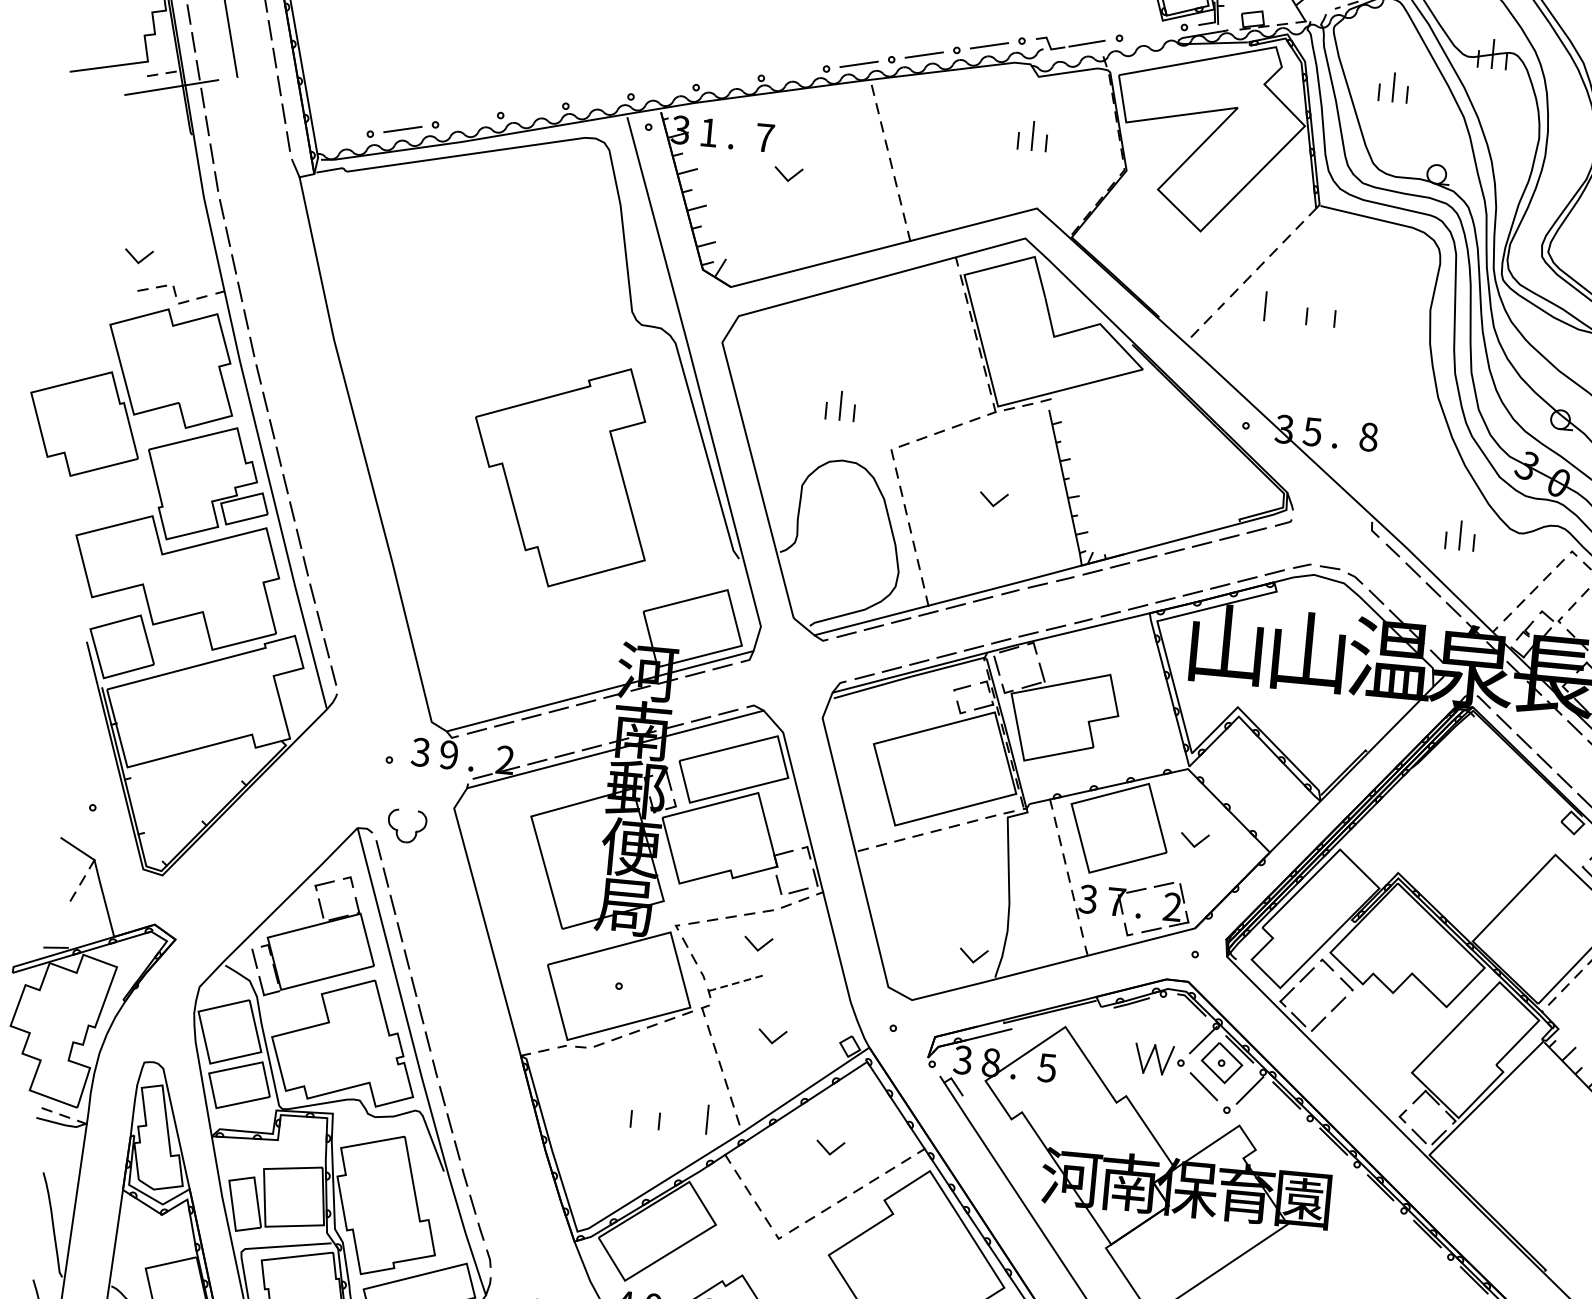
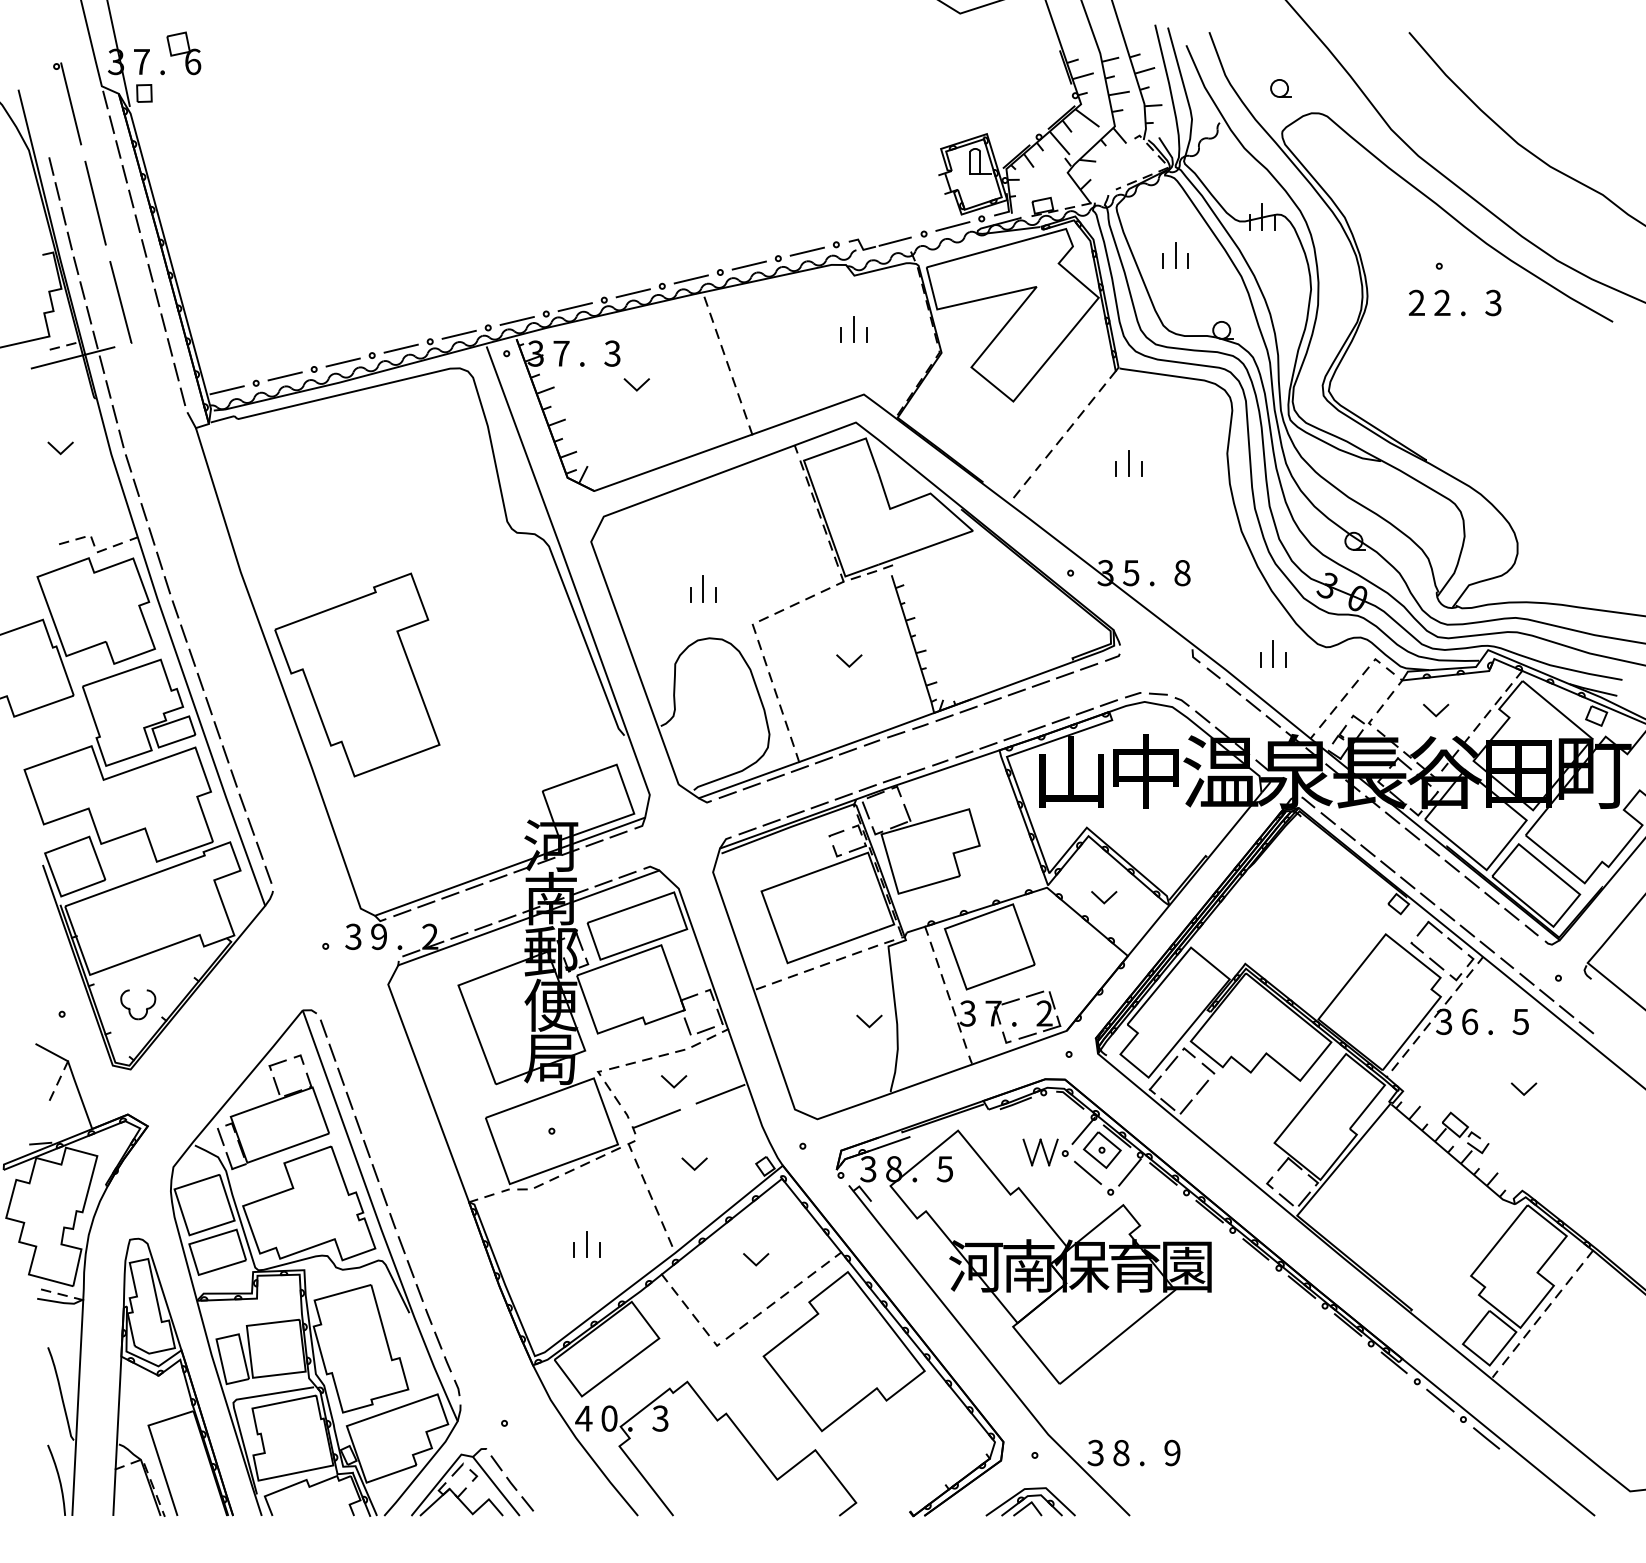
line: (1151, 32) -> (952, 226), added
line: (793, 73) -> (632, 293), added
line: (727, 83) -> (574, 307), added
line: (662, 91) -> (516, 320), added
line: (597, 101) -> (458, 334), added
line: (532, 110) -> (400, 348), added
line: (467, 120) -> (342, 362), added
text: (708, 132) -> (561, 353), 1 -> 7
text: (764, 137) -> (612, 353), 7 -> 3
line: (337, 139) -> (226, 390), added
line: (136, 258) -> (58, 450), moved
line: (1264, 306) -> (1128, 463), moved
part: (561, 474) -> (357, 674), moved
text: (1308, 651) -> (1145, 771), 山 -> 中
part: (398, 829) -> (130, 1008), moved
line: (1197, 842) -> (1106, 899), moved
line: (975, 958) -> (871, 1023), moved
line: (808, 961) -> (720, 1093), added
line: (735, 982) -> (656, 1118), dashed -> solid
line: (707, 1119) -> (586, 1244), moved

